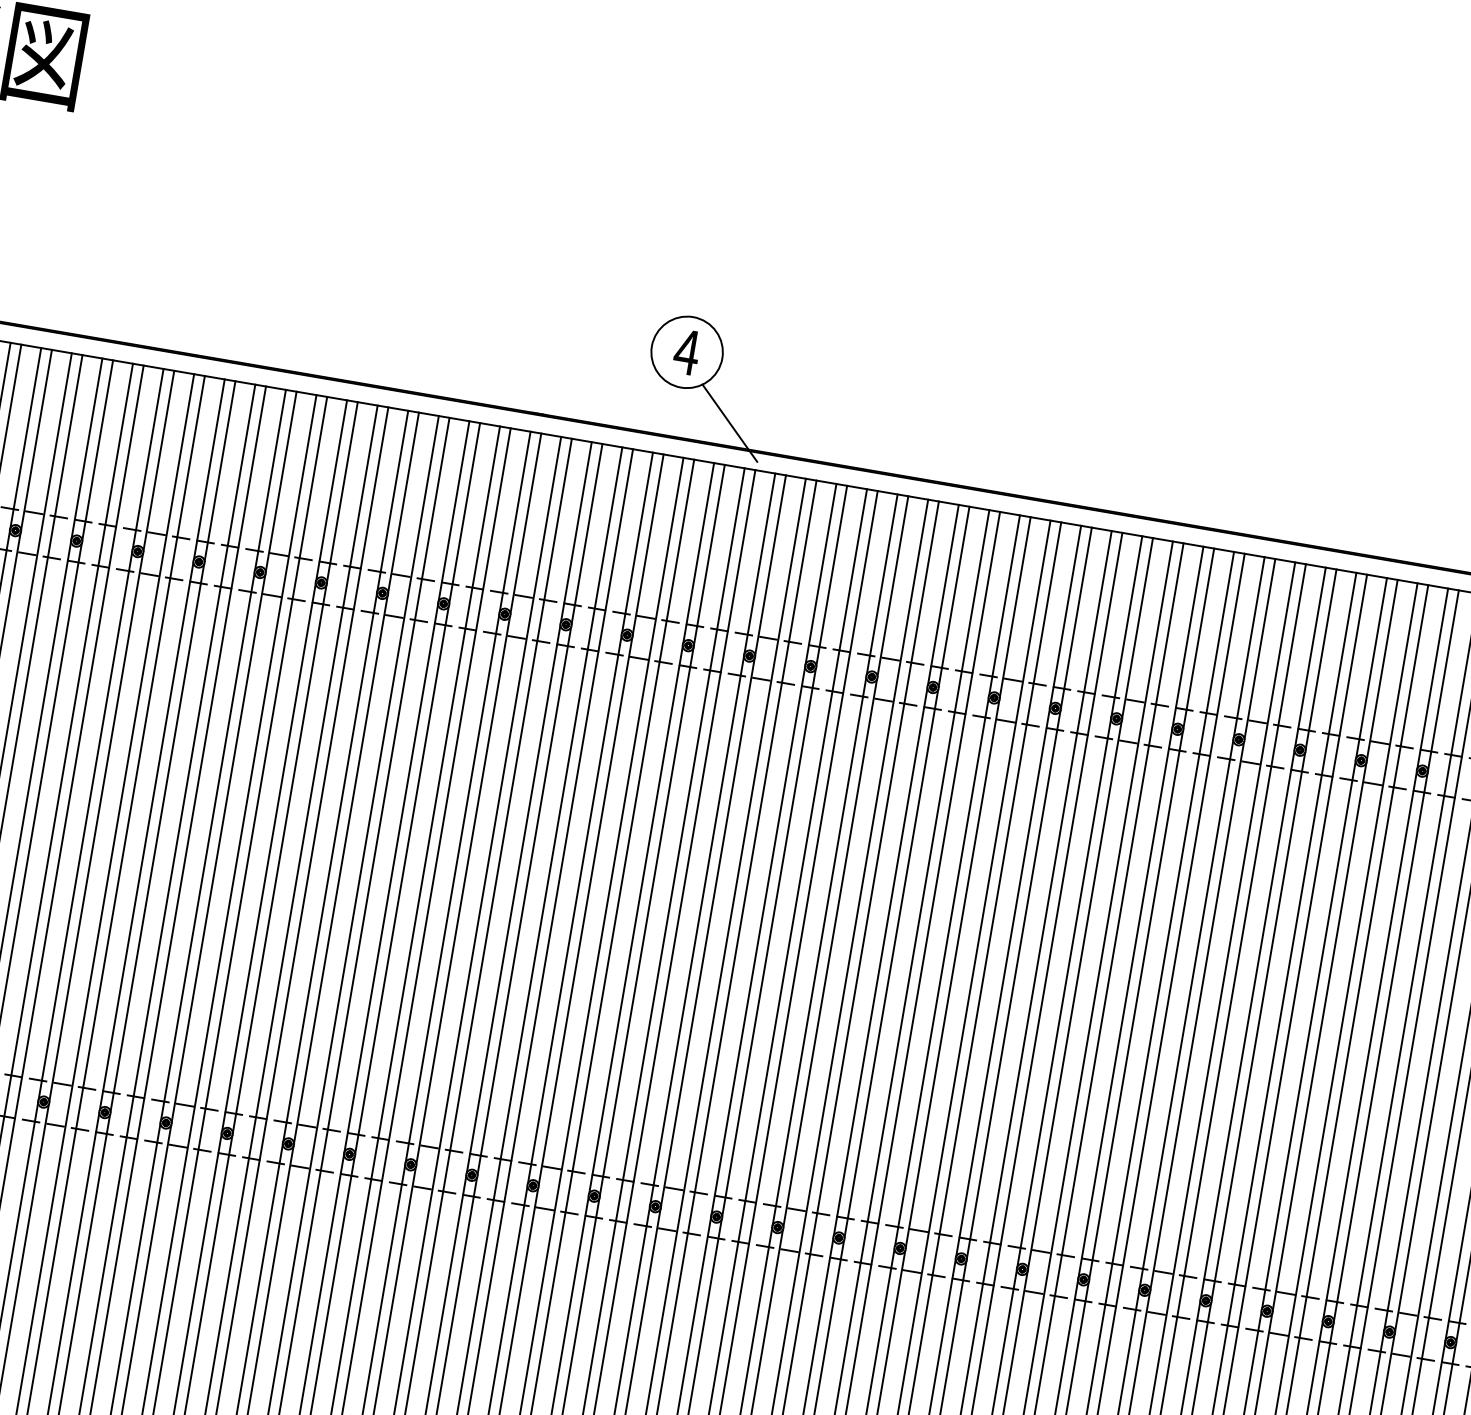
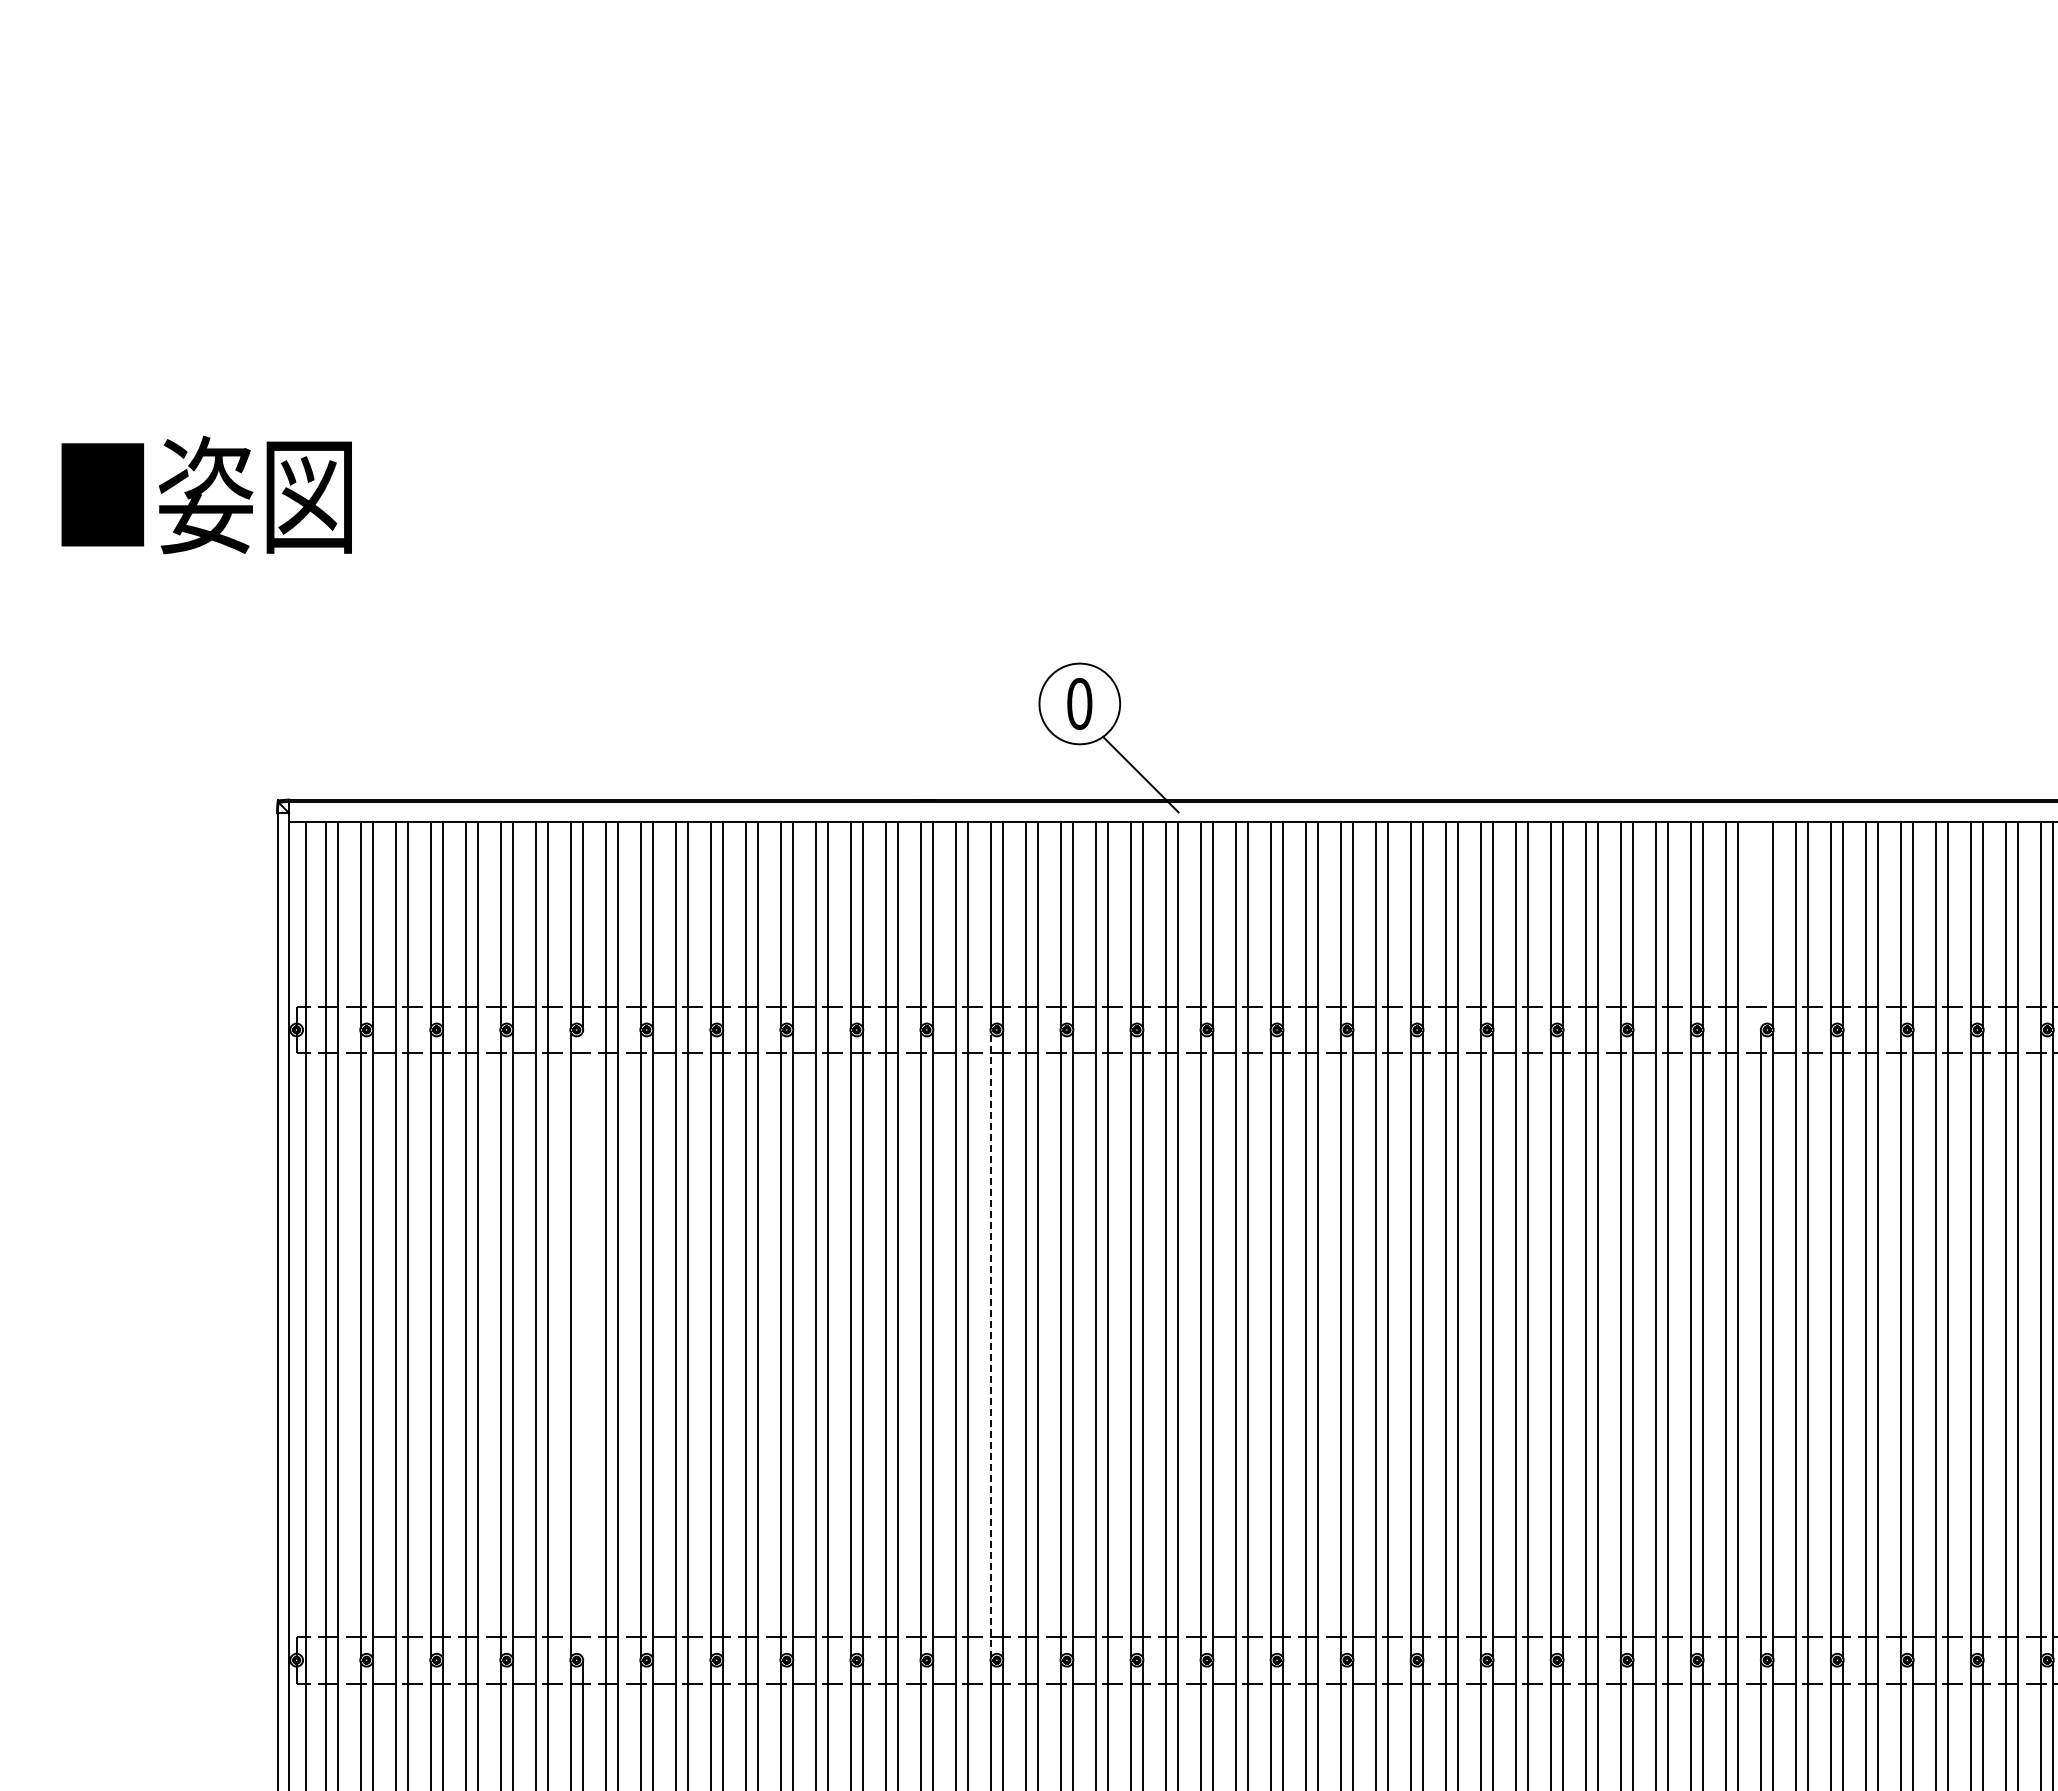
text: (686, 351) -> (1079, 703), 4 -> 0
line: (1249, 647) -> (1761, 925), removed
line: (157, 837) -> (582, 1344), removed
line: (513, 898) -> (990, 1344), solid -> dashed

